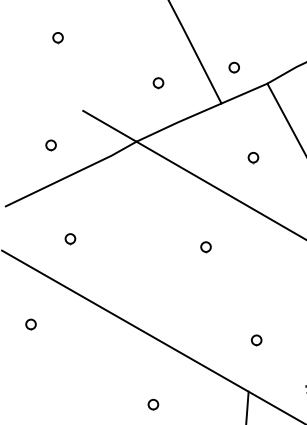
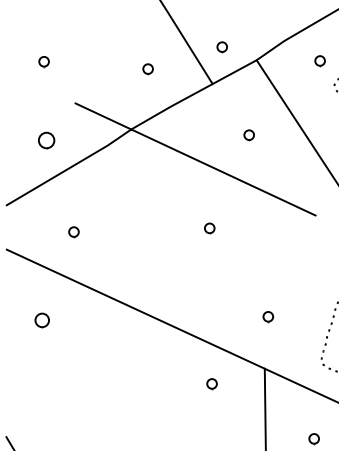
part: (57, 38) -> (43, 62), moved
part: (51, 145) -> (46, 140), size x1.6
part: (30, 325) -> (41, 321), size x1.4
part: (152, 405) -> (211, 384), moved

